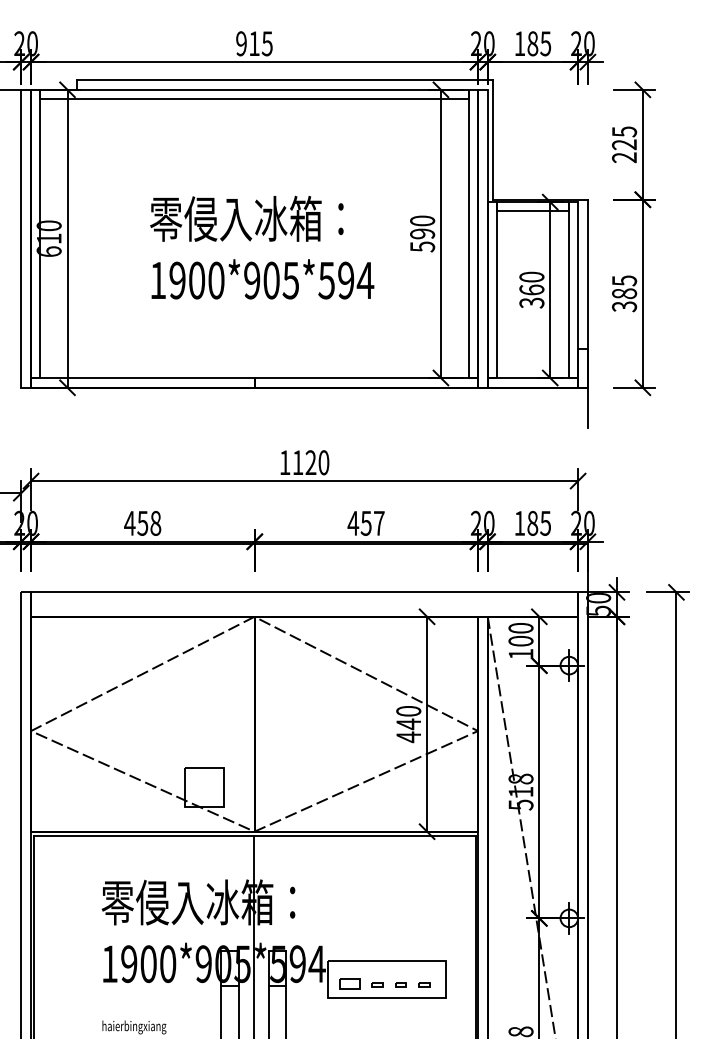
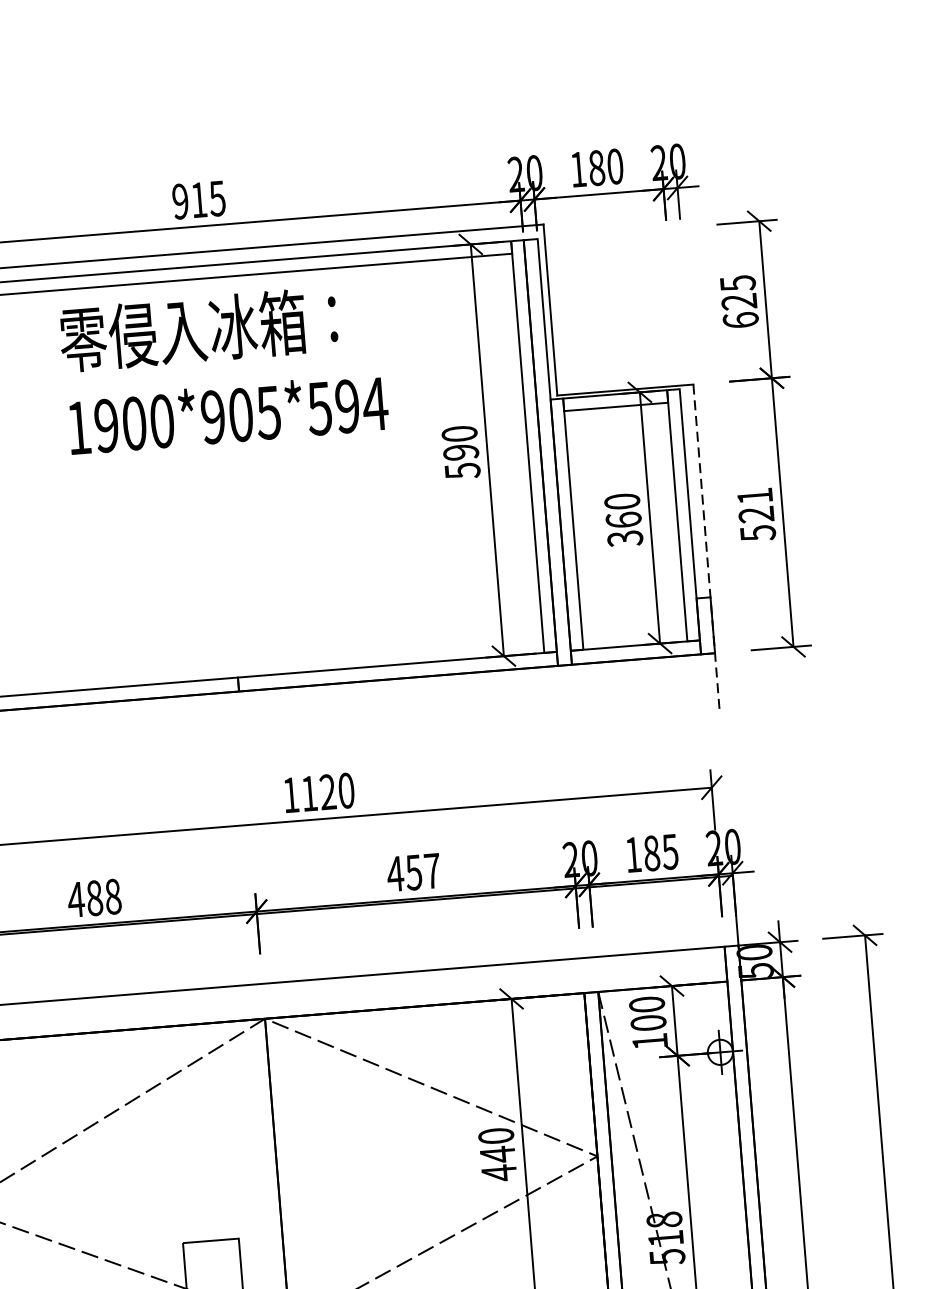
text: (545, 43) -> (614, 166), 185 -> 180
text: (624, 157) -> (740, 320), 225 -> 625
text: (262, 247) -> (224, 368), moved
text: (624, 293) -> (756, 514), 385 -> 521
line: (587, 314) -> (706, 548), solid -> dashed
text: (142, 522) -> (94, 896), 458 -> 488

